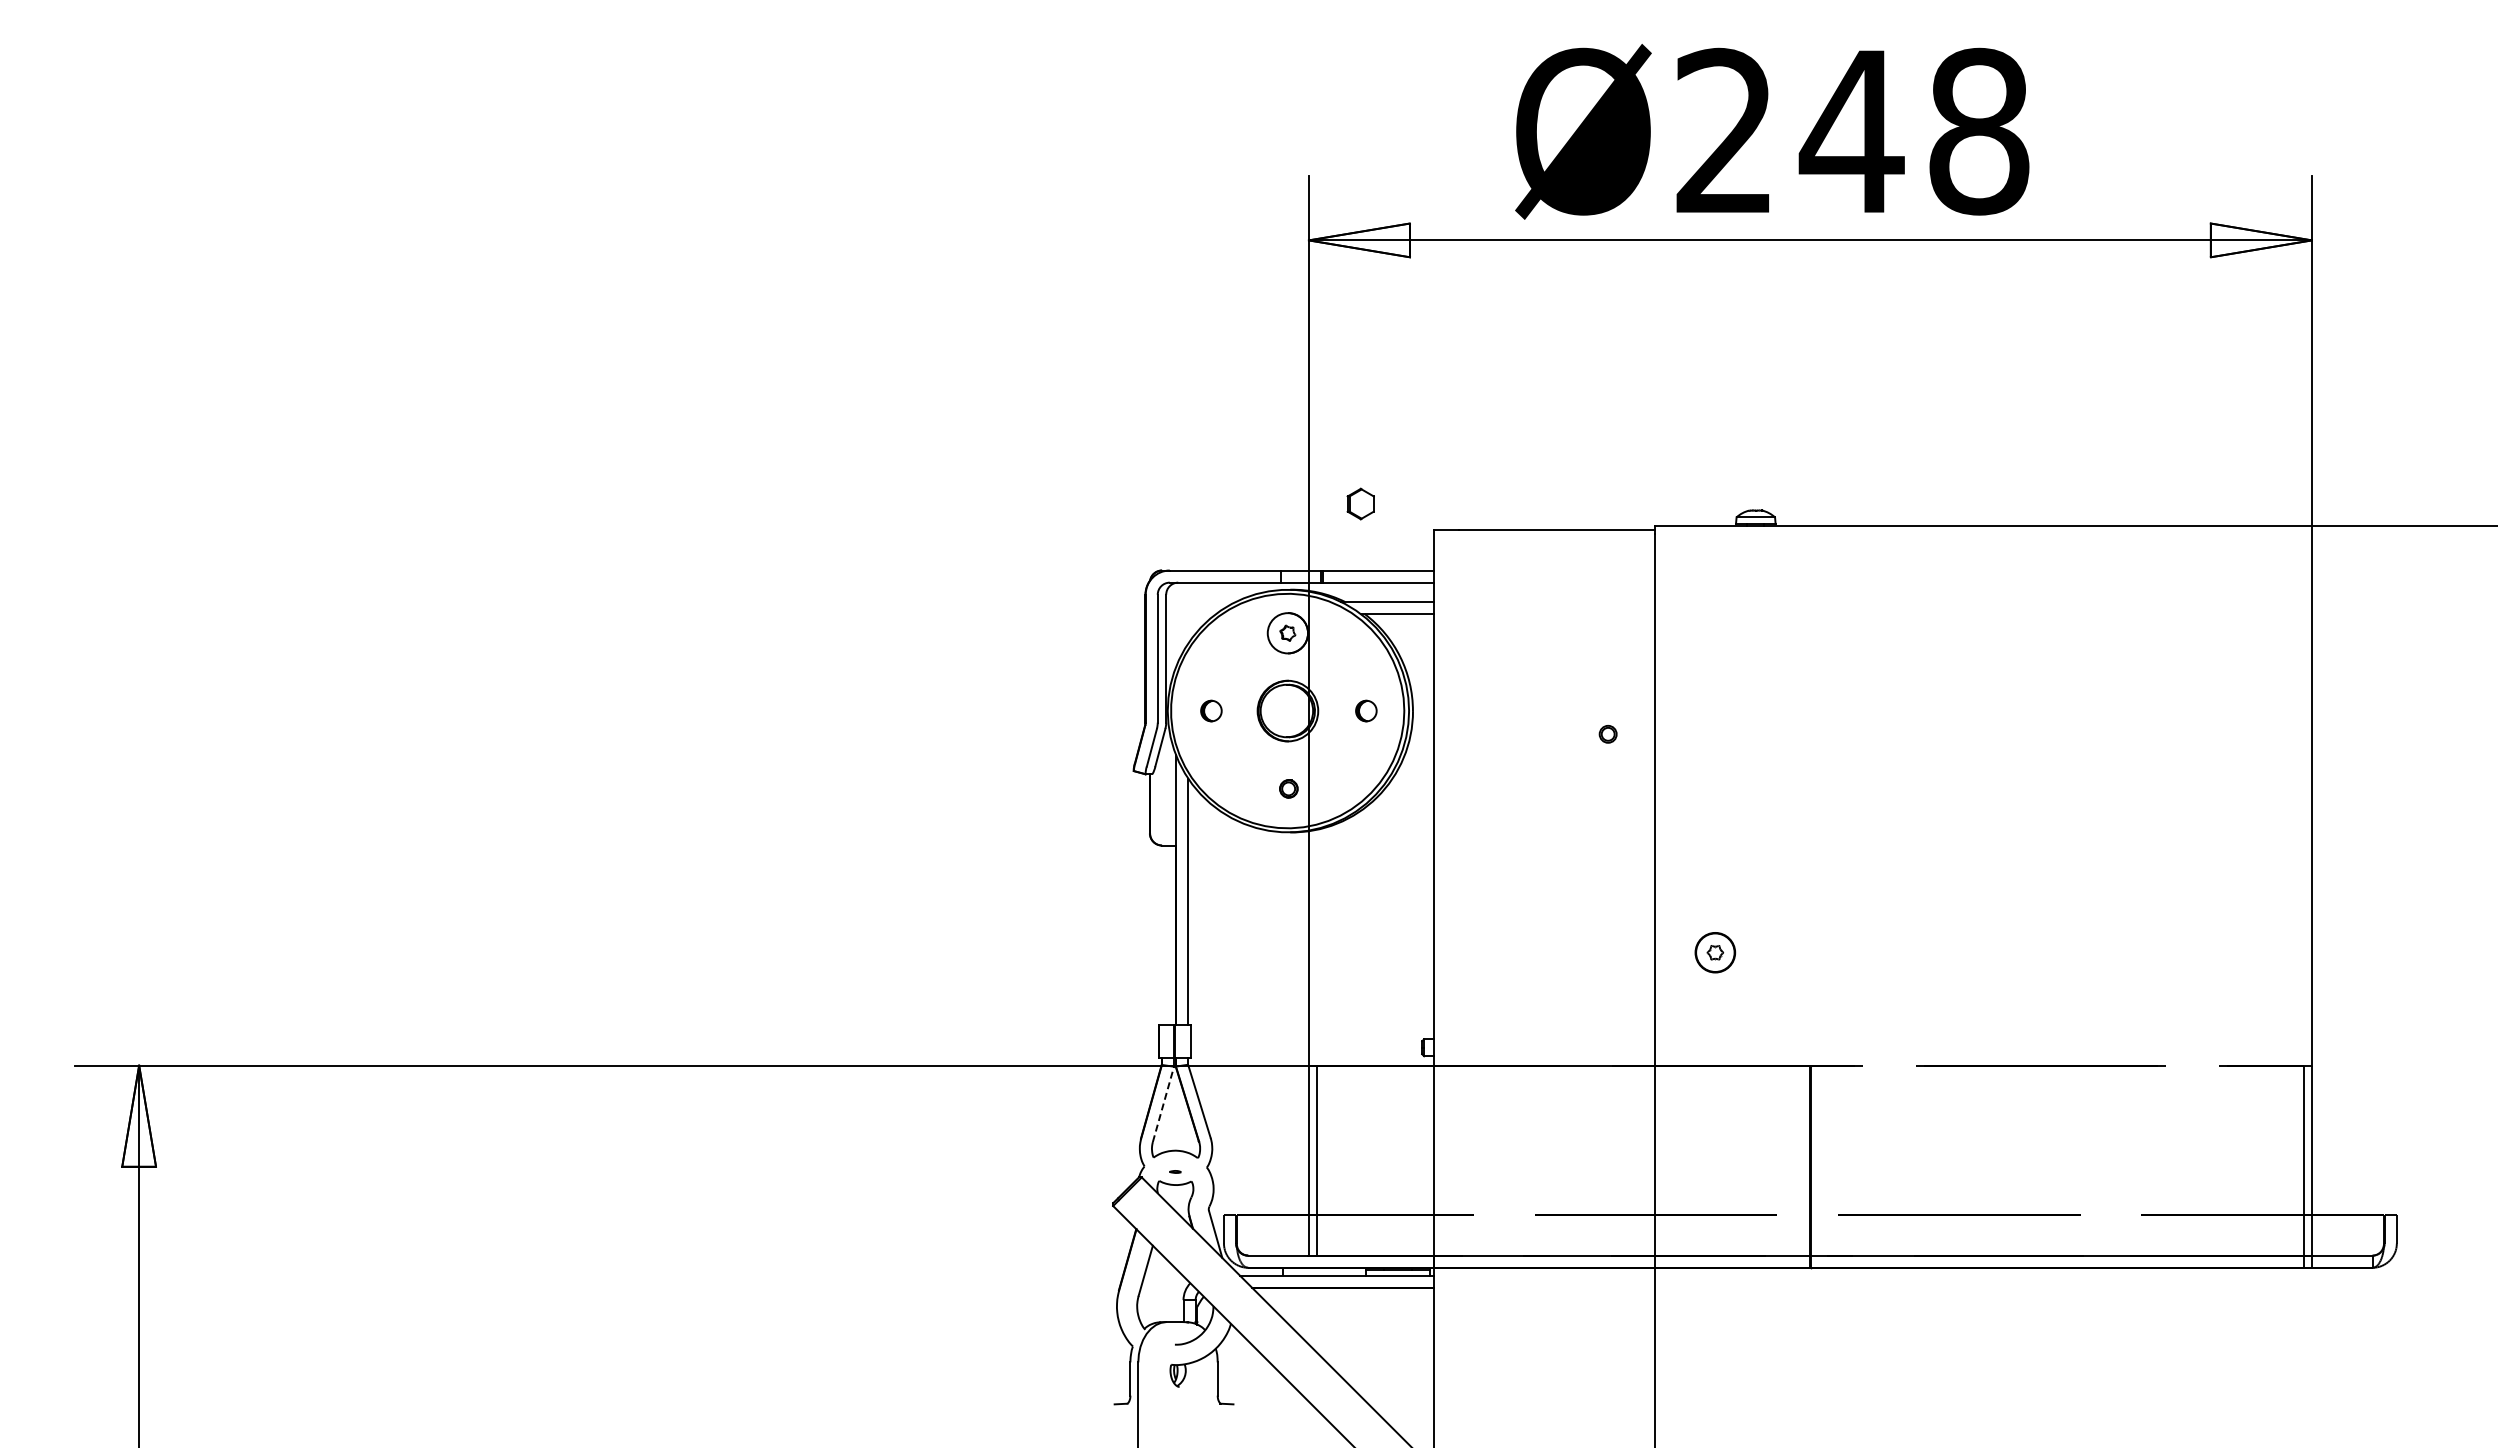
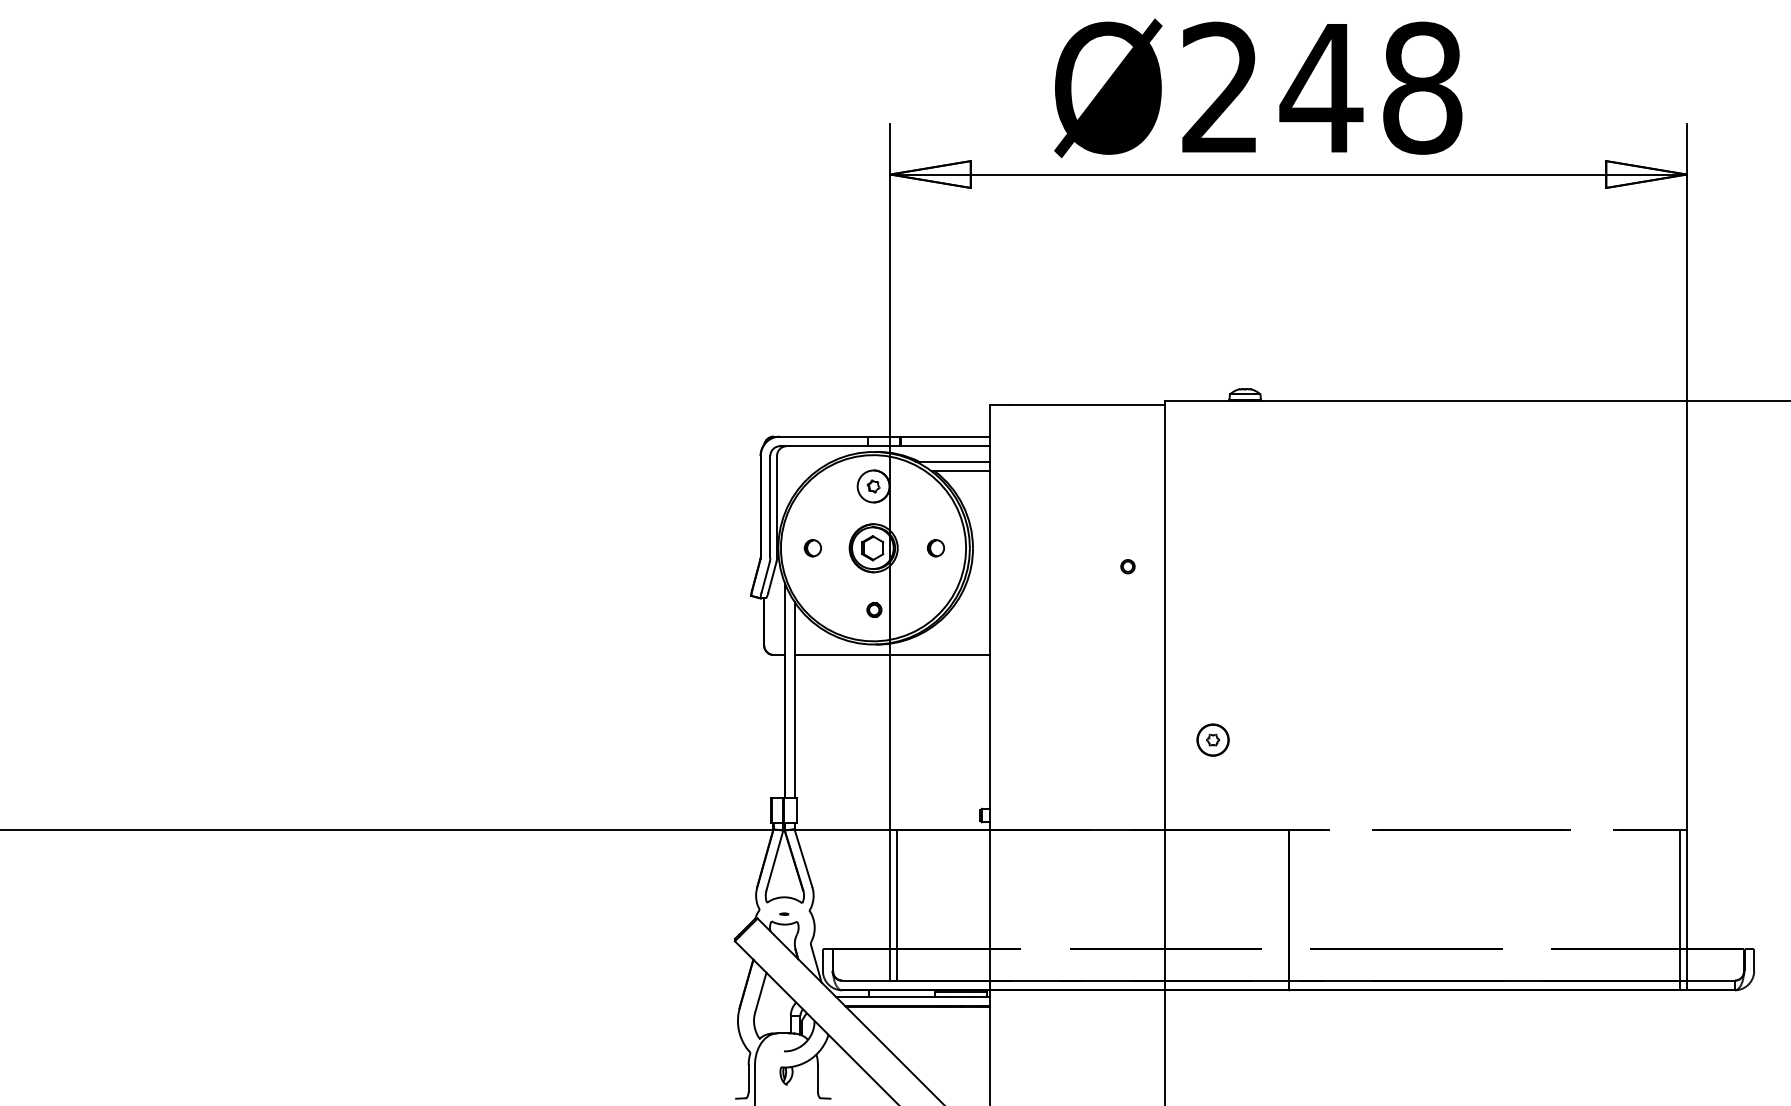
part: (1360, 503) -> (872, 547), moved
line: (1311, 845) -> (892, 654), added
line: (1163, 1103) -> (774, 859), dashed -> solid

